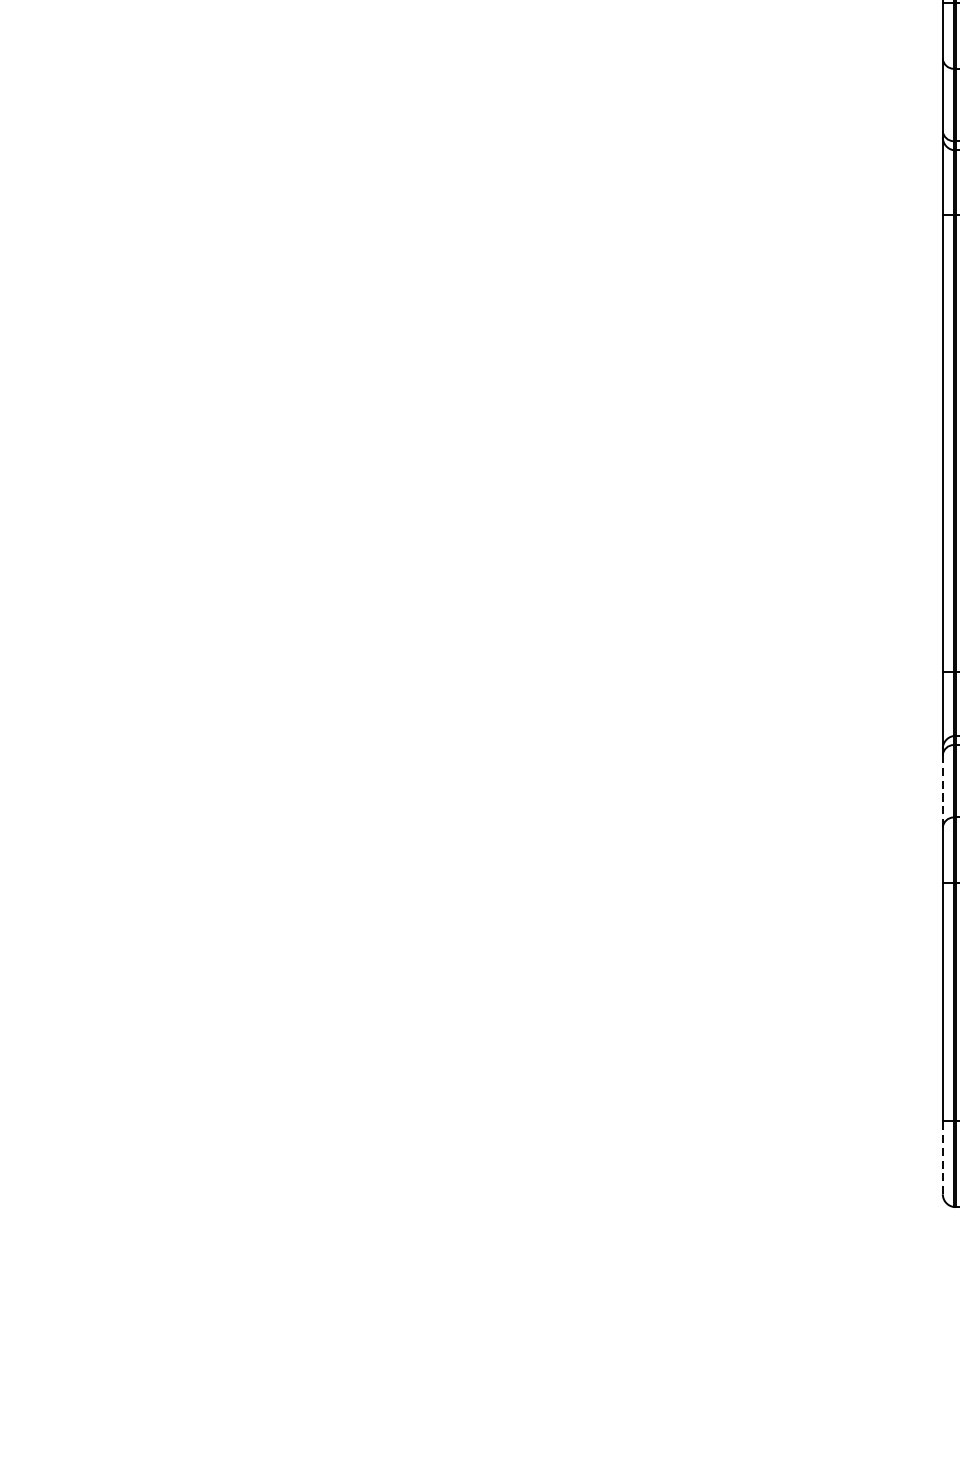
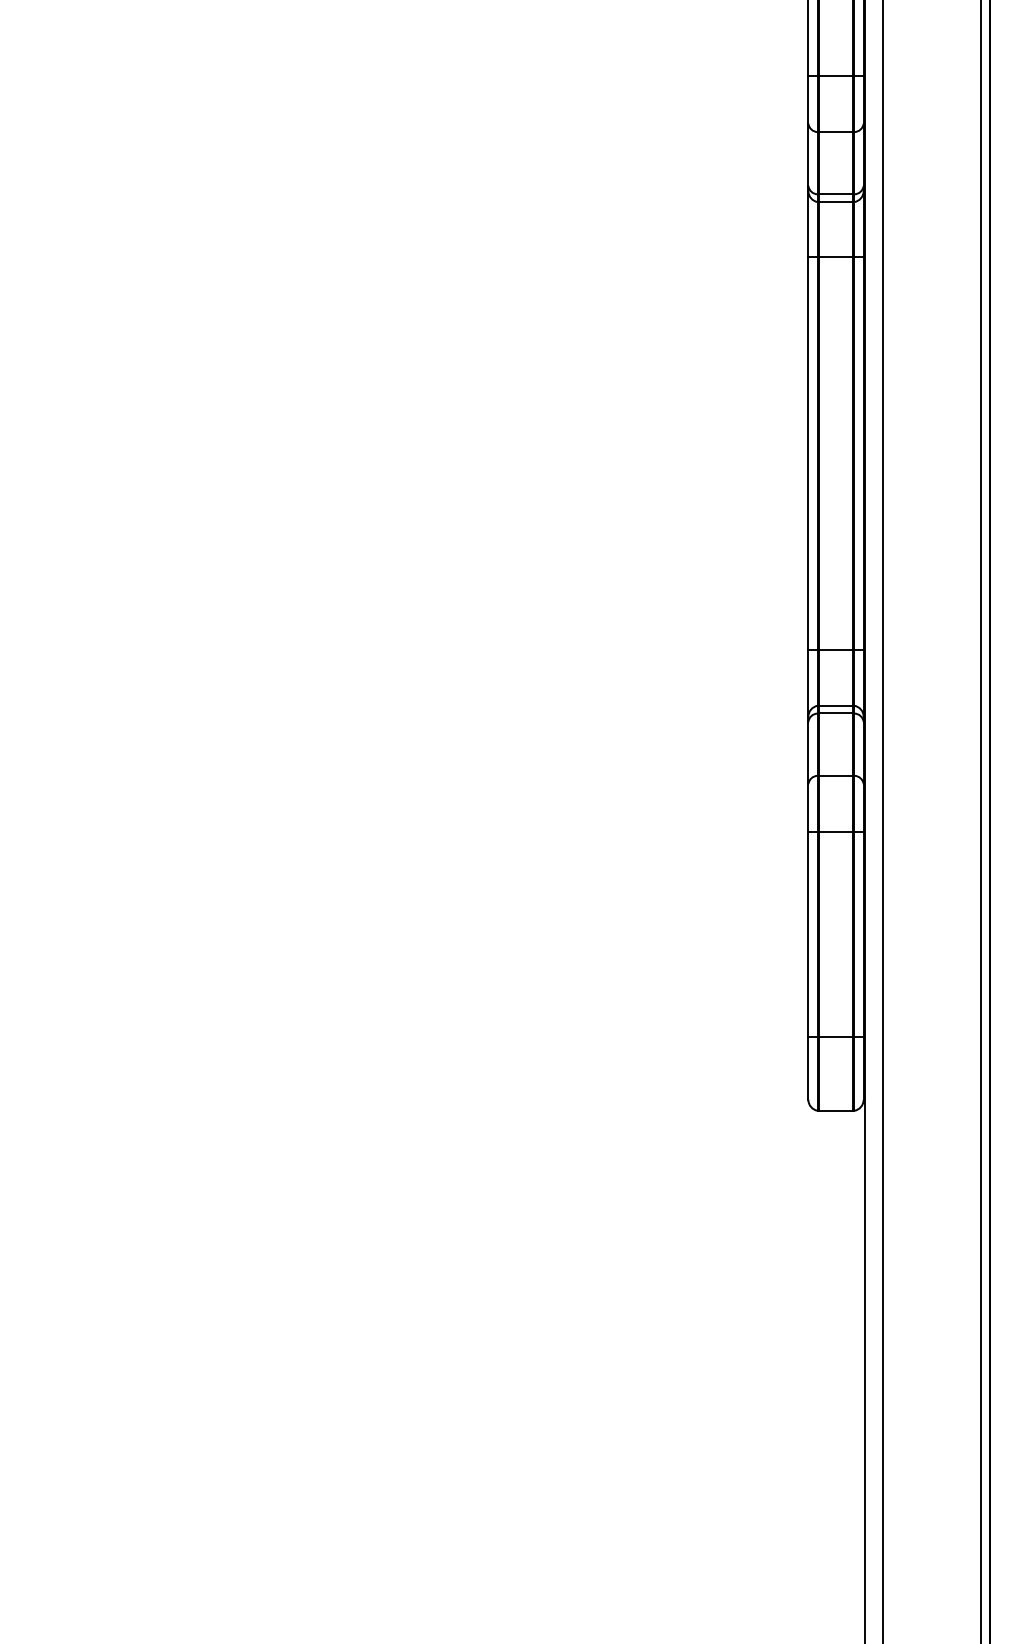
line: (942, 790) -> (808, 752), dashed -> solid
line: (942, 1157) -> (808, 1068), dashed -> solid

